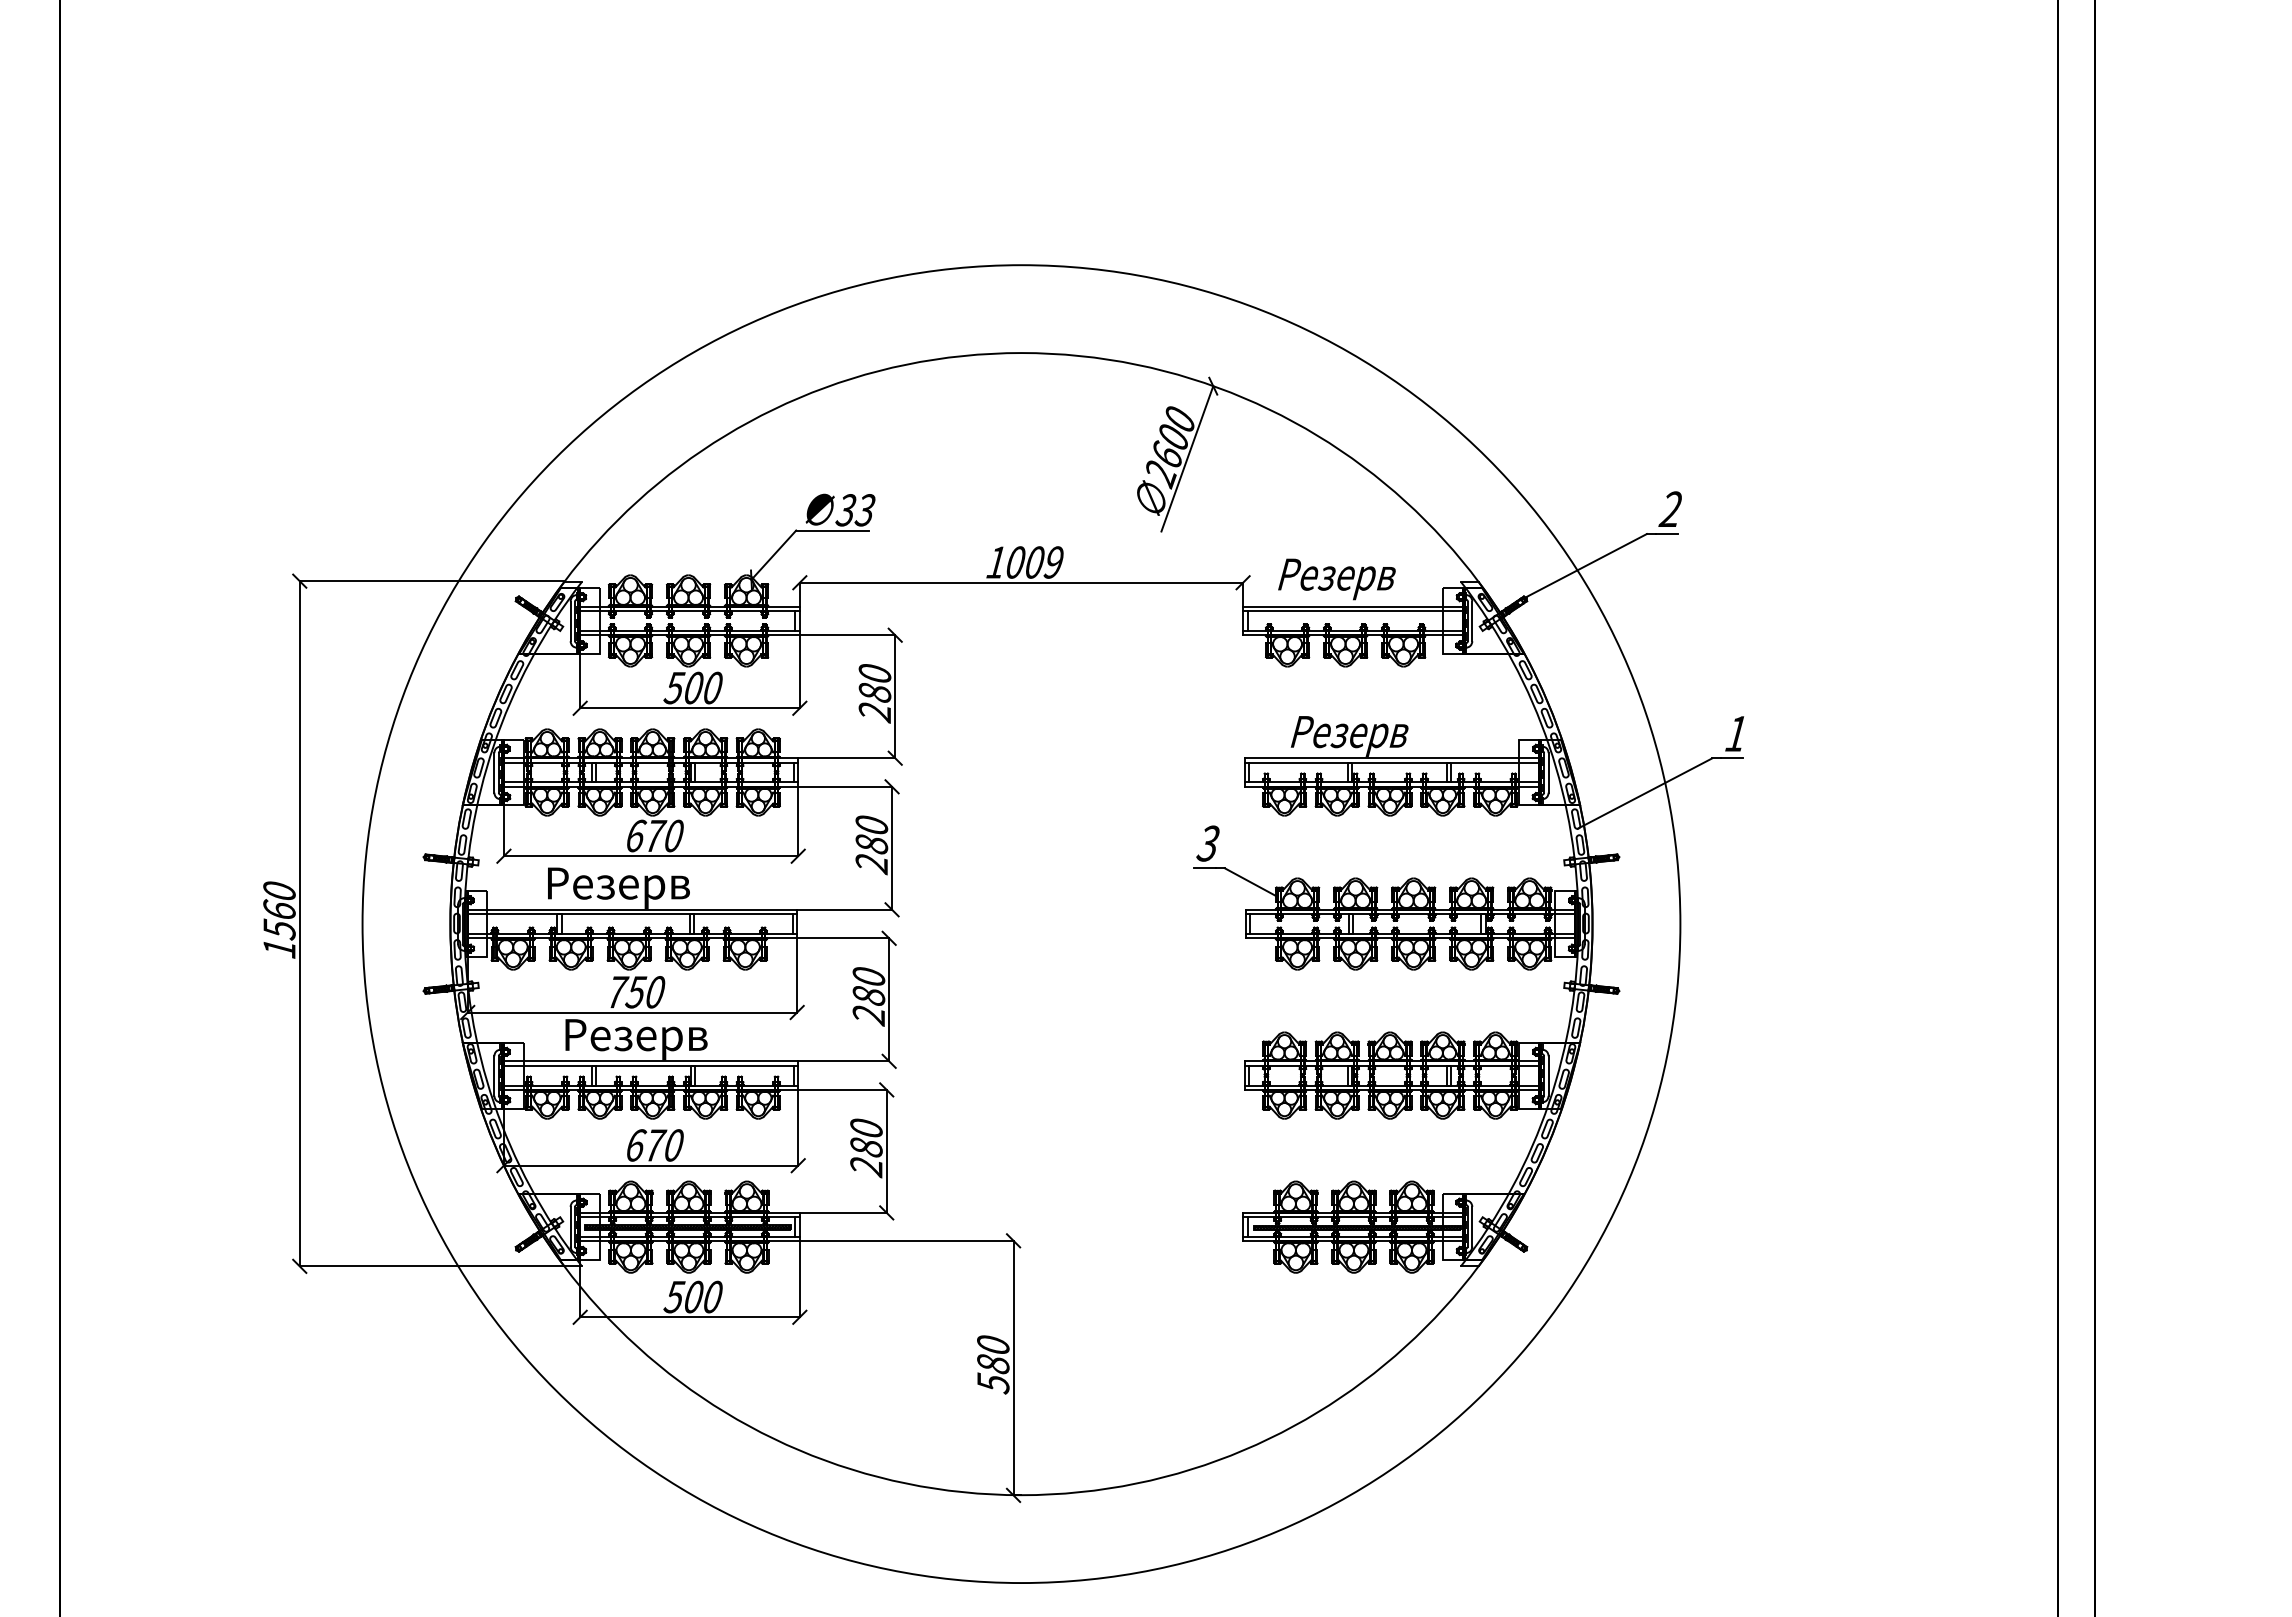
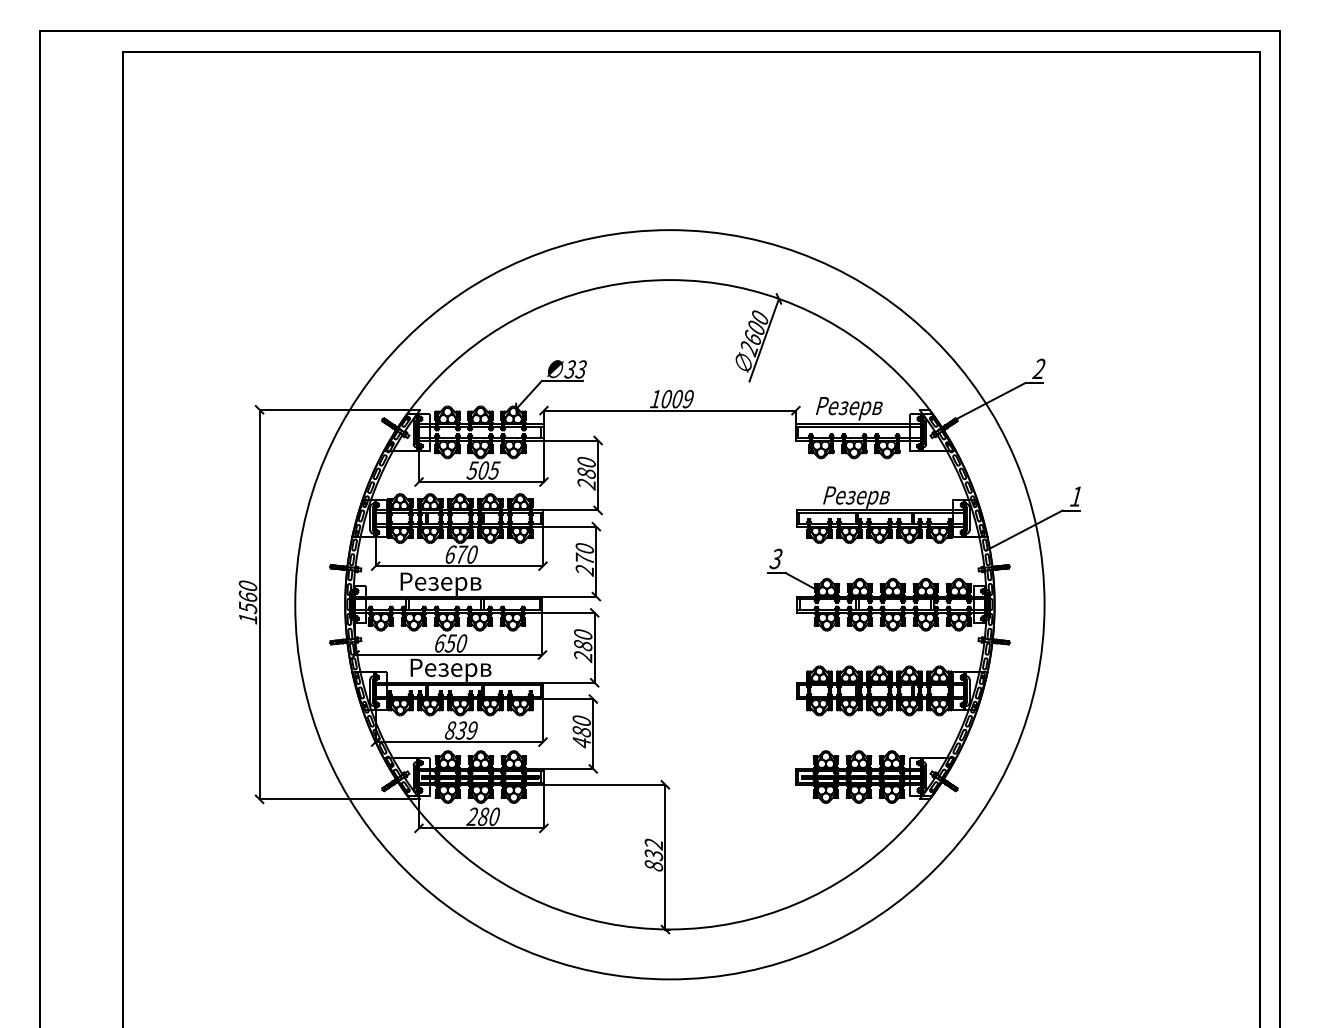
text: (712, 687) -> (494, 470), 500 -> 505
text: (871, 842) -> (584, 558), 280 -> 270
text: (617, 992) -> (440, 643), 750 -> 650
text: (654, 1145) -> (461, 730), 670 -> 839
text: (865, 1168) -> (581, 743), 280 -> 480
text: (683, 1296) -> (477, 816), 500 -> 280
text: (992, 1365) -> (653, 855), 580 -> 832

